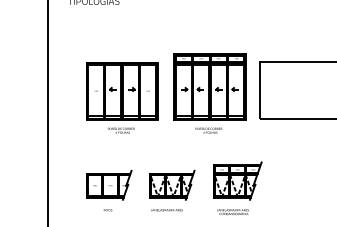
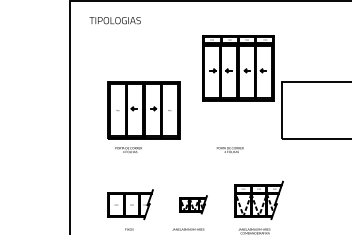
part: (210, 87) -> (238, 68), moved
text: (121, 130) -> (128, 149), moved
part: (172, 185) -> (193, 204), size x0.6

